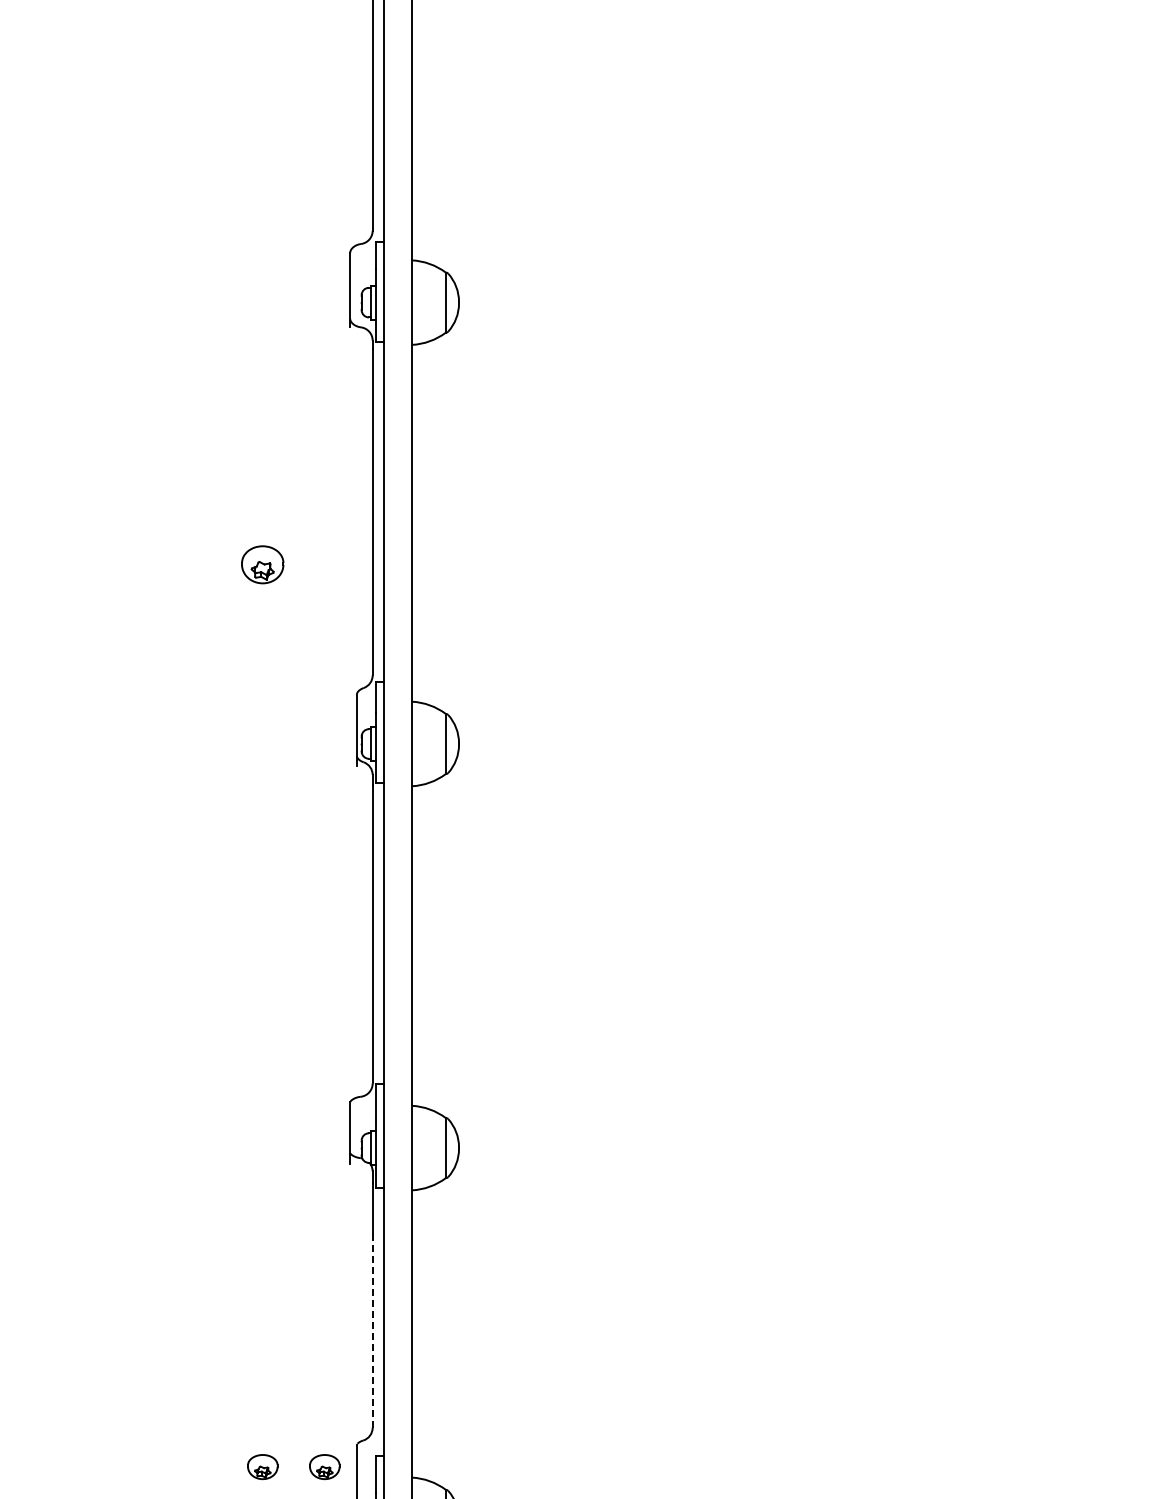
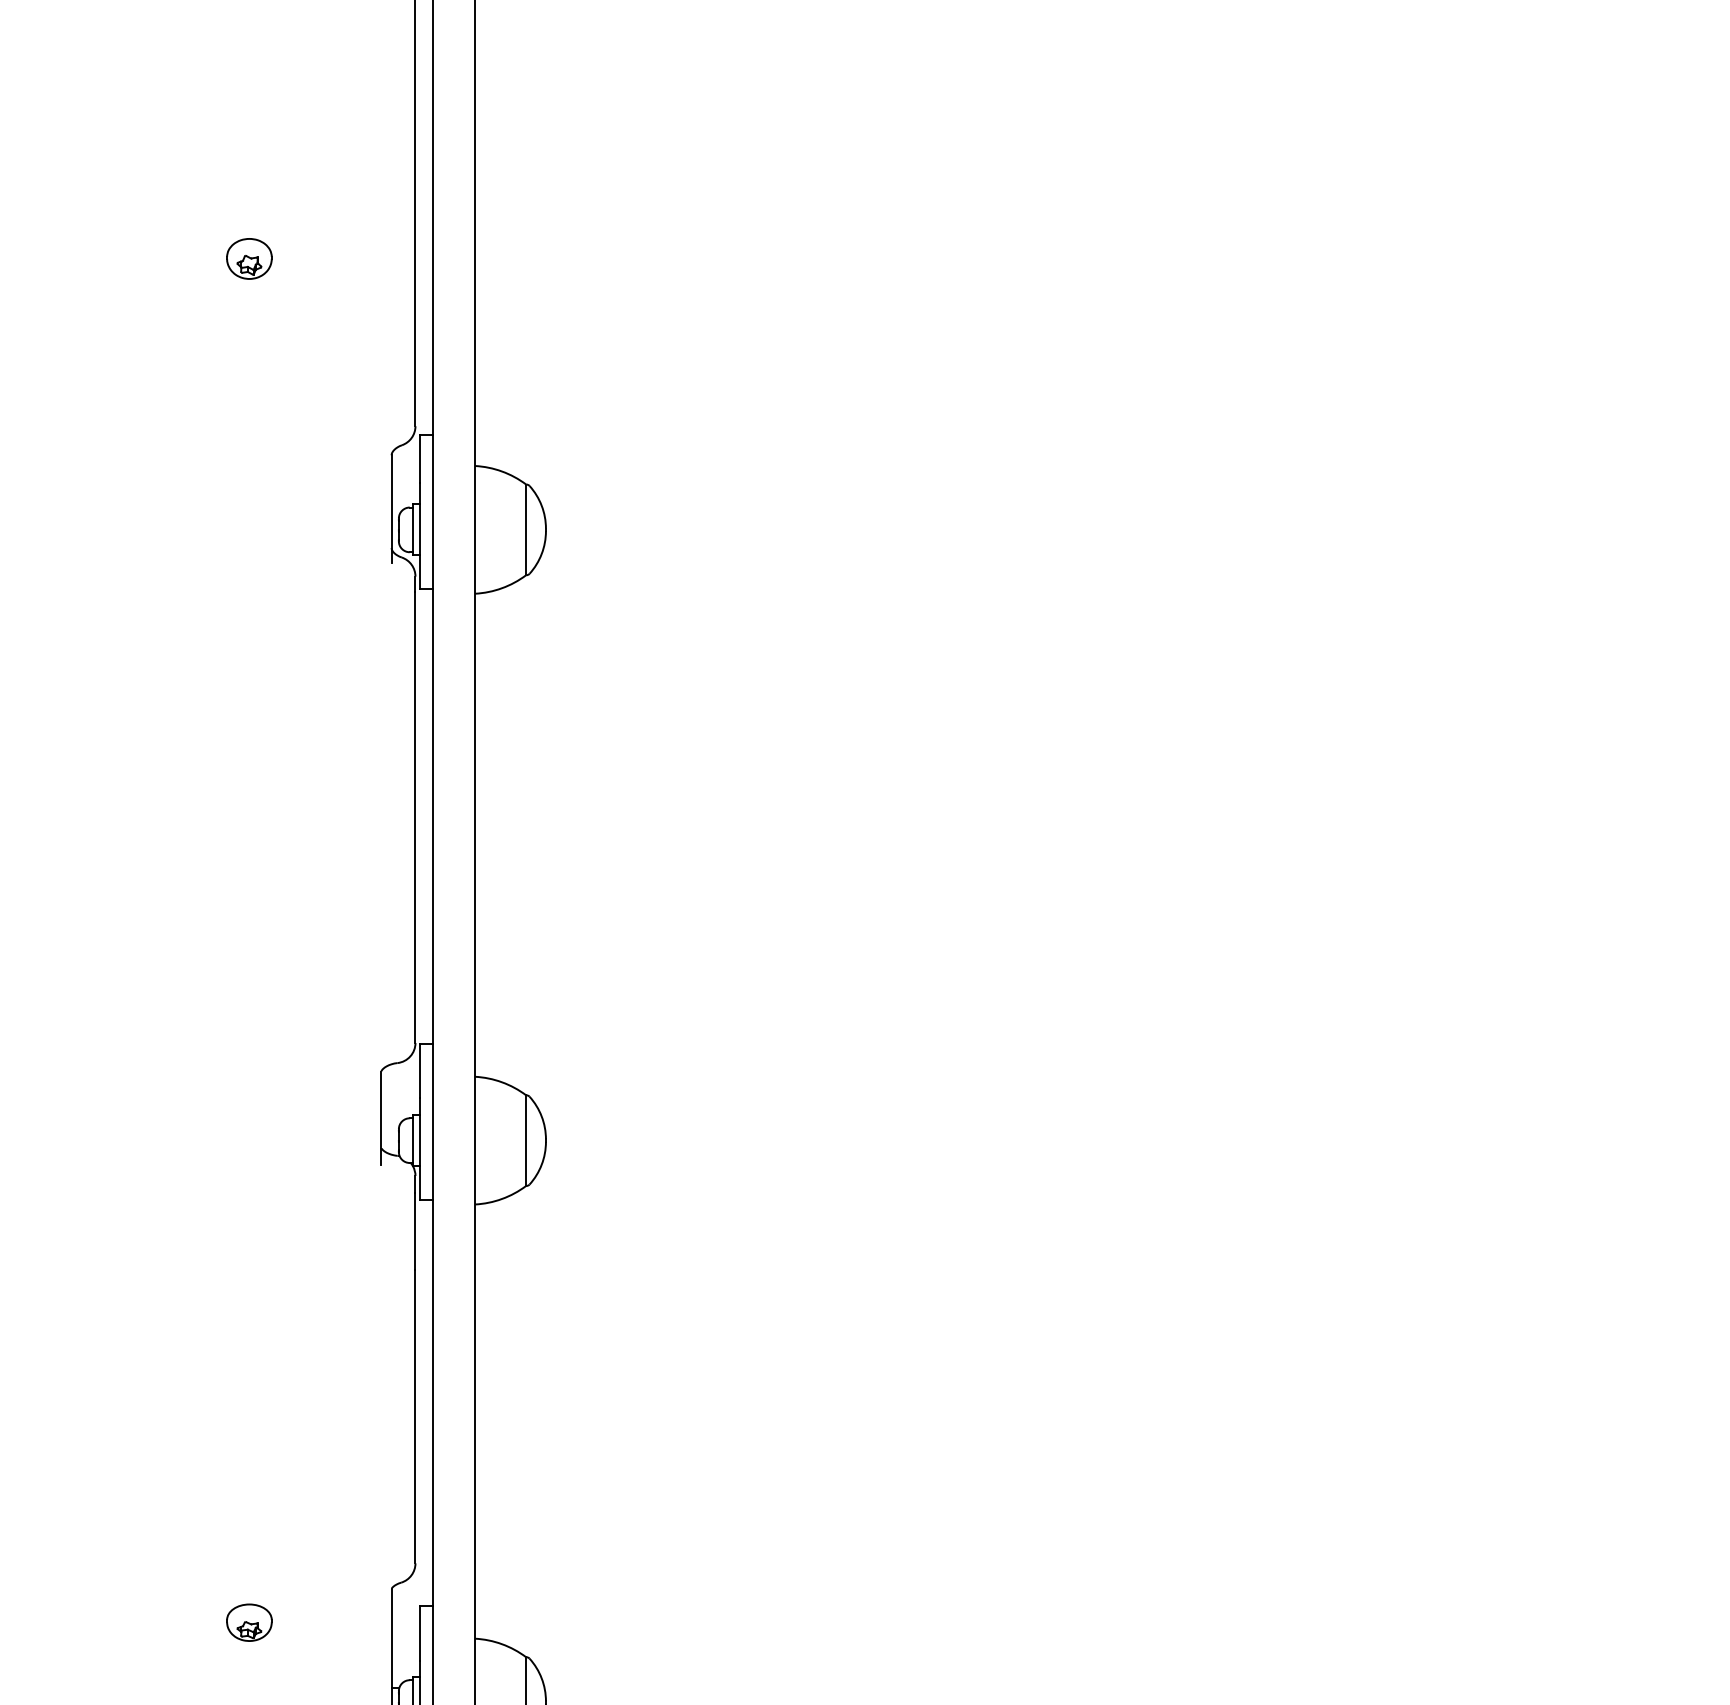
part: (262, 564) -> (248, 258), size x0.71
line: (372, 1330) -> (415, 1416), dashed -> solid
part: (324, 1467) -> (342, 1623), removed

